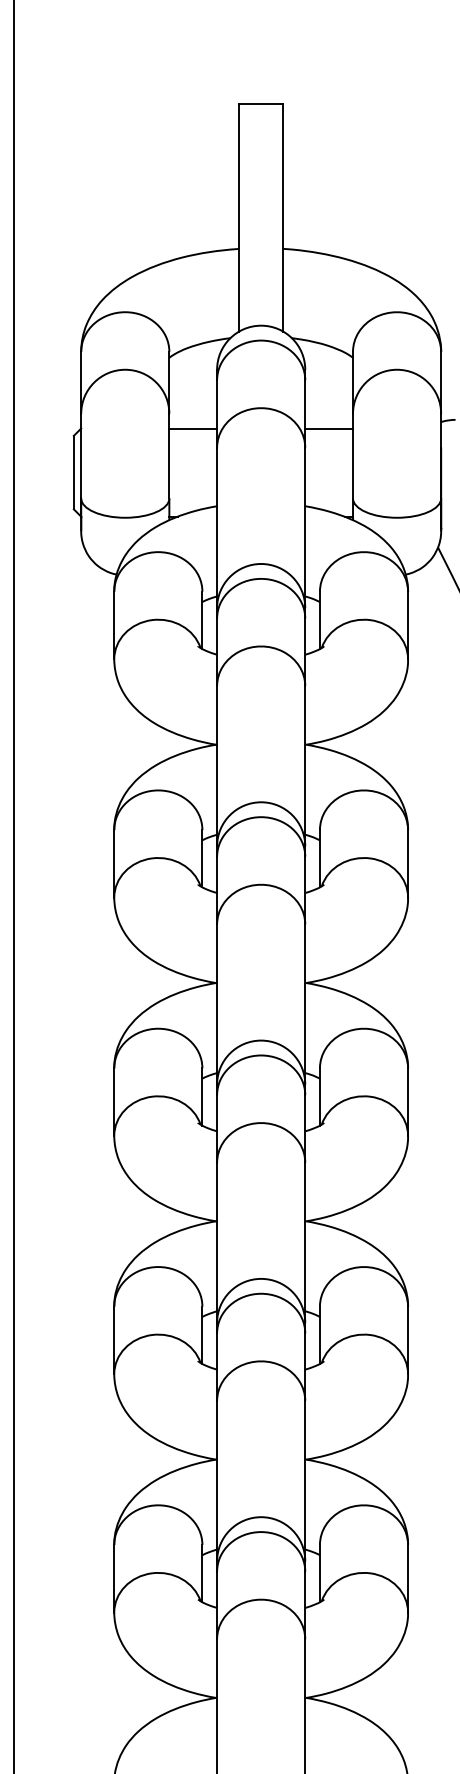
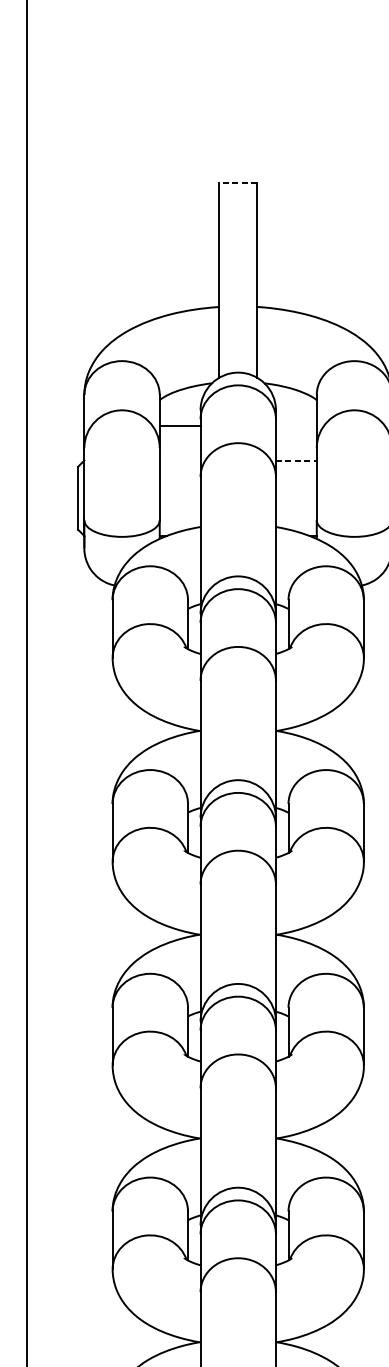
line: (260, 103) -> (237, 182), solid -> dashed
line: (193, 428) -> (180, 425), moved
line: (329, 428) -> (296, 460), solid -> dashed

